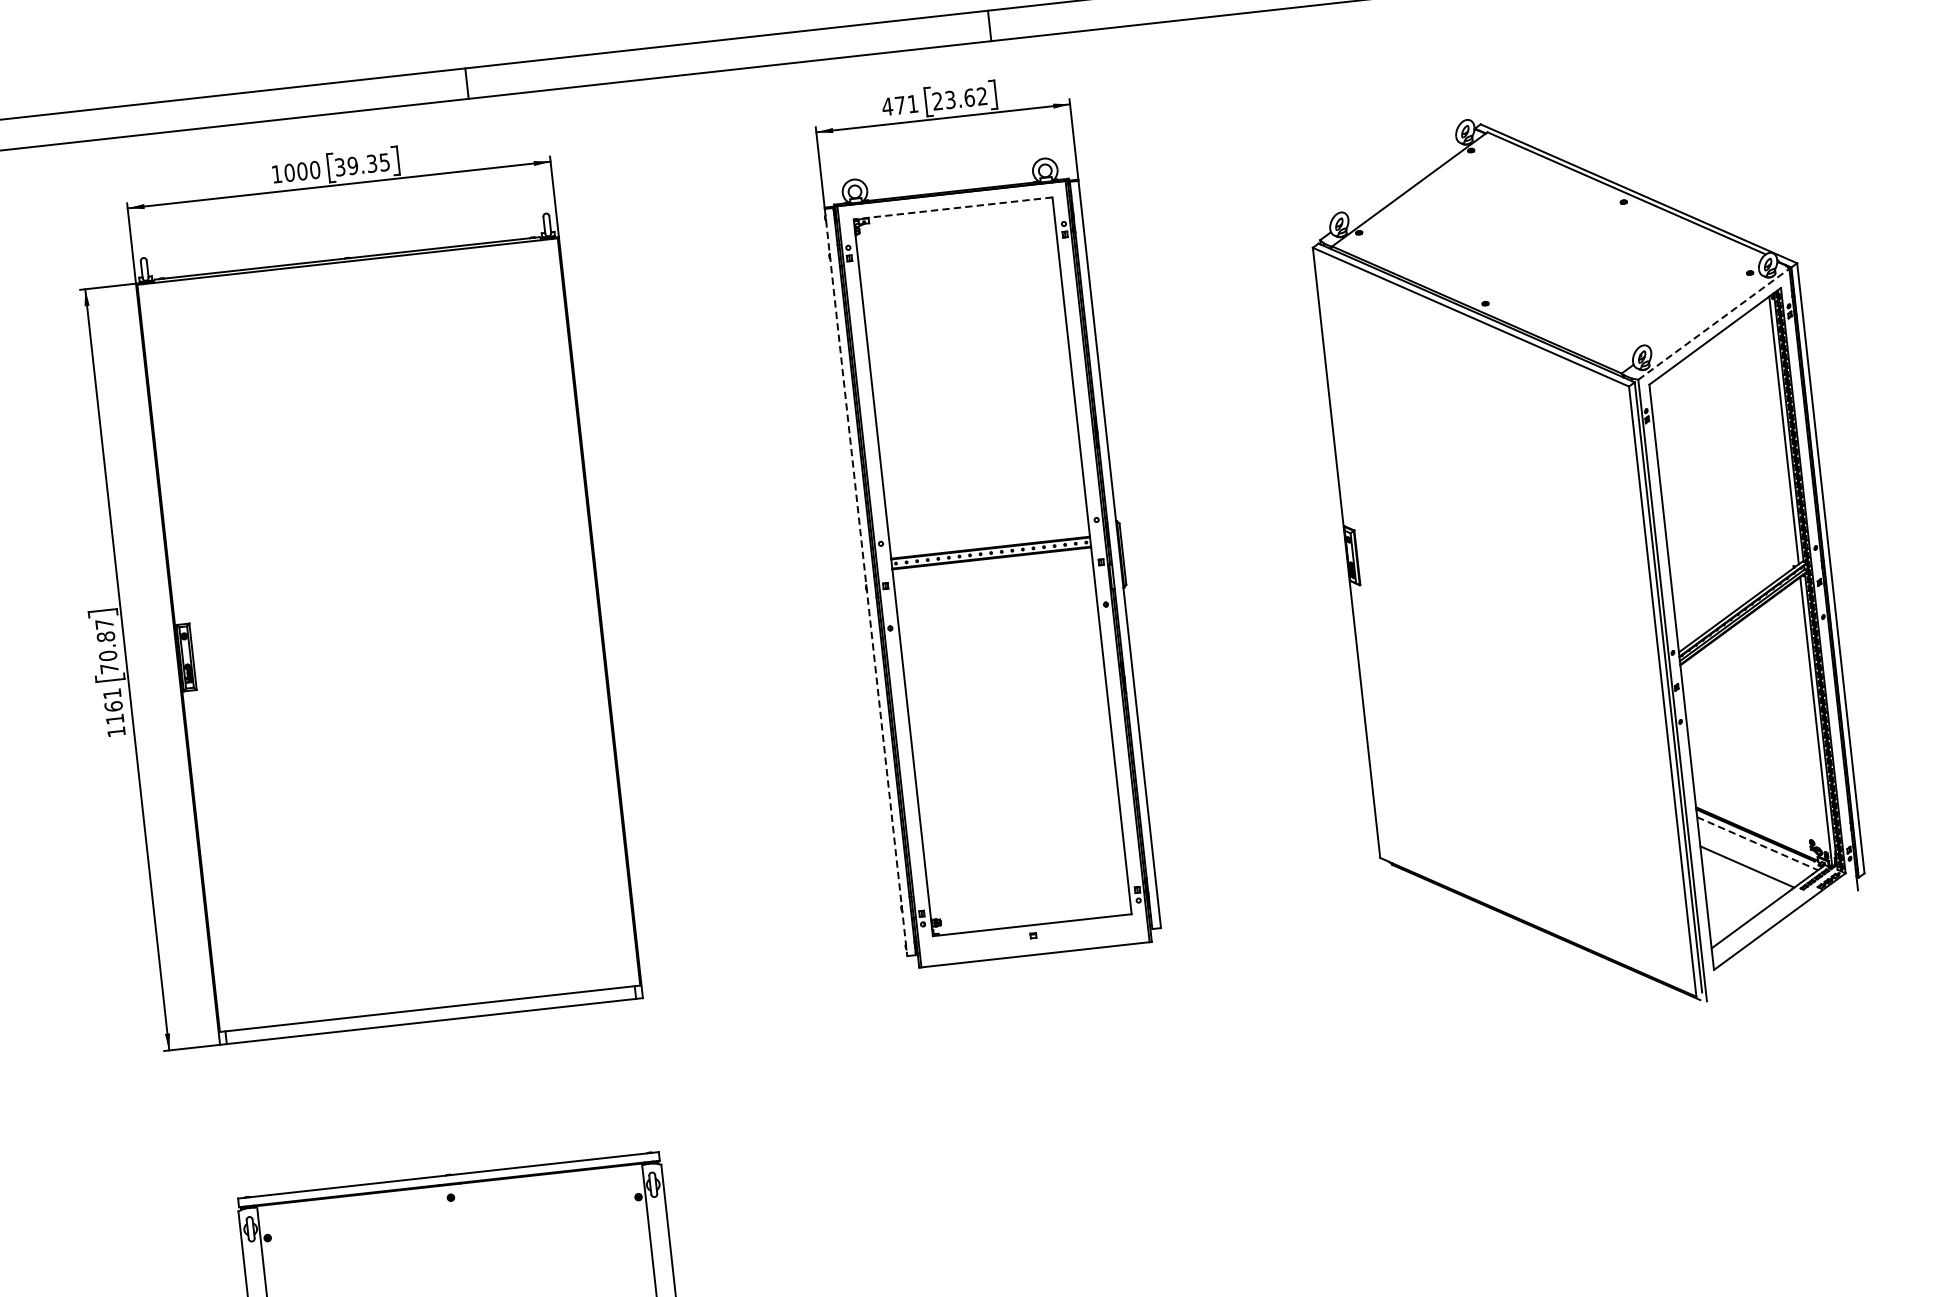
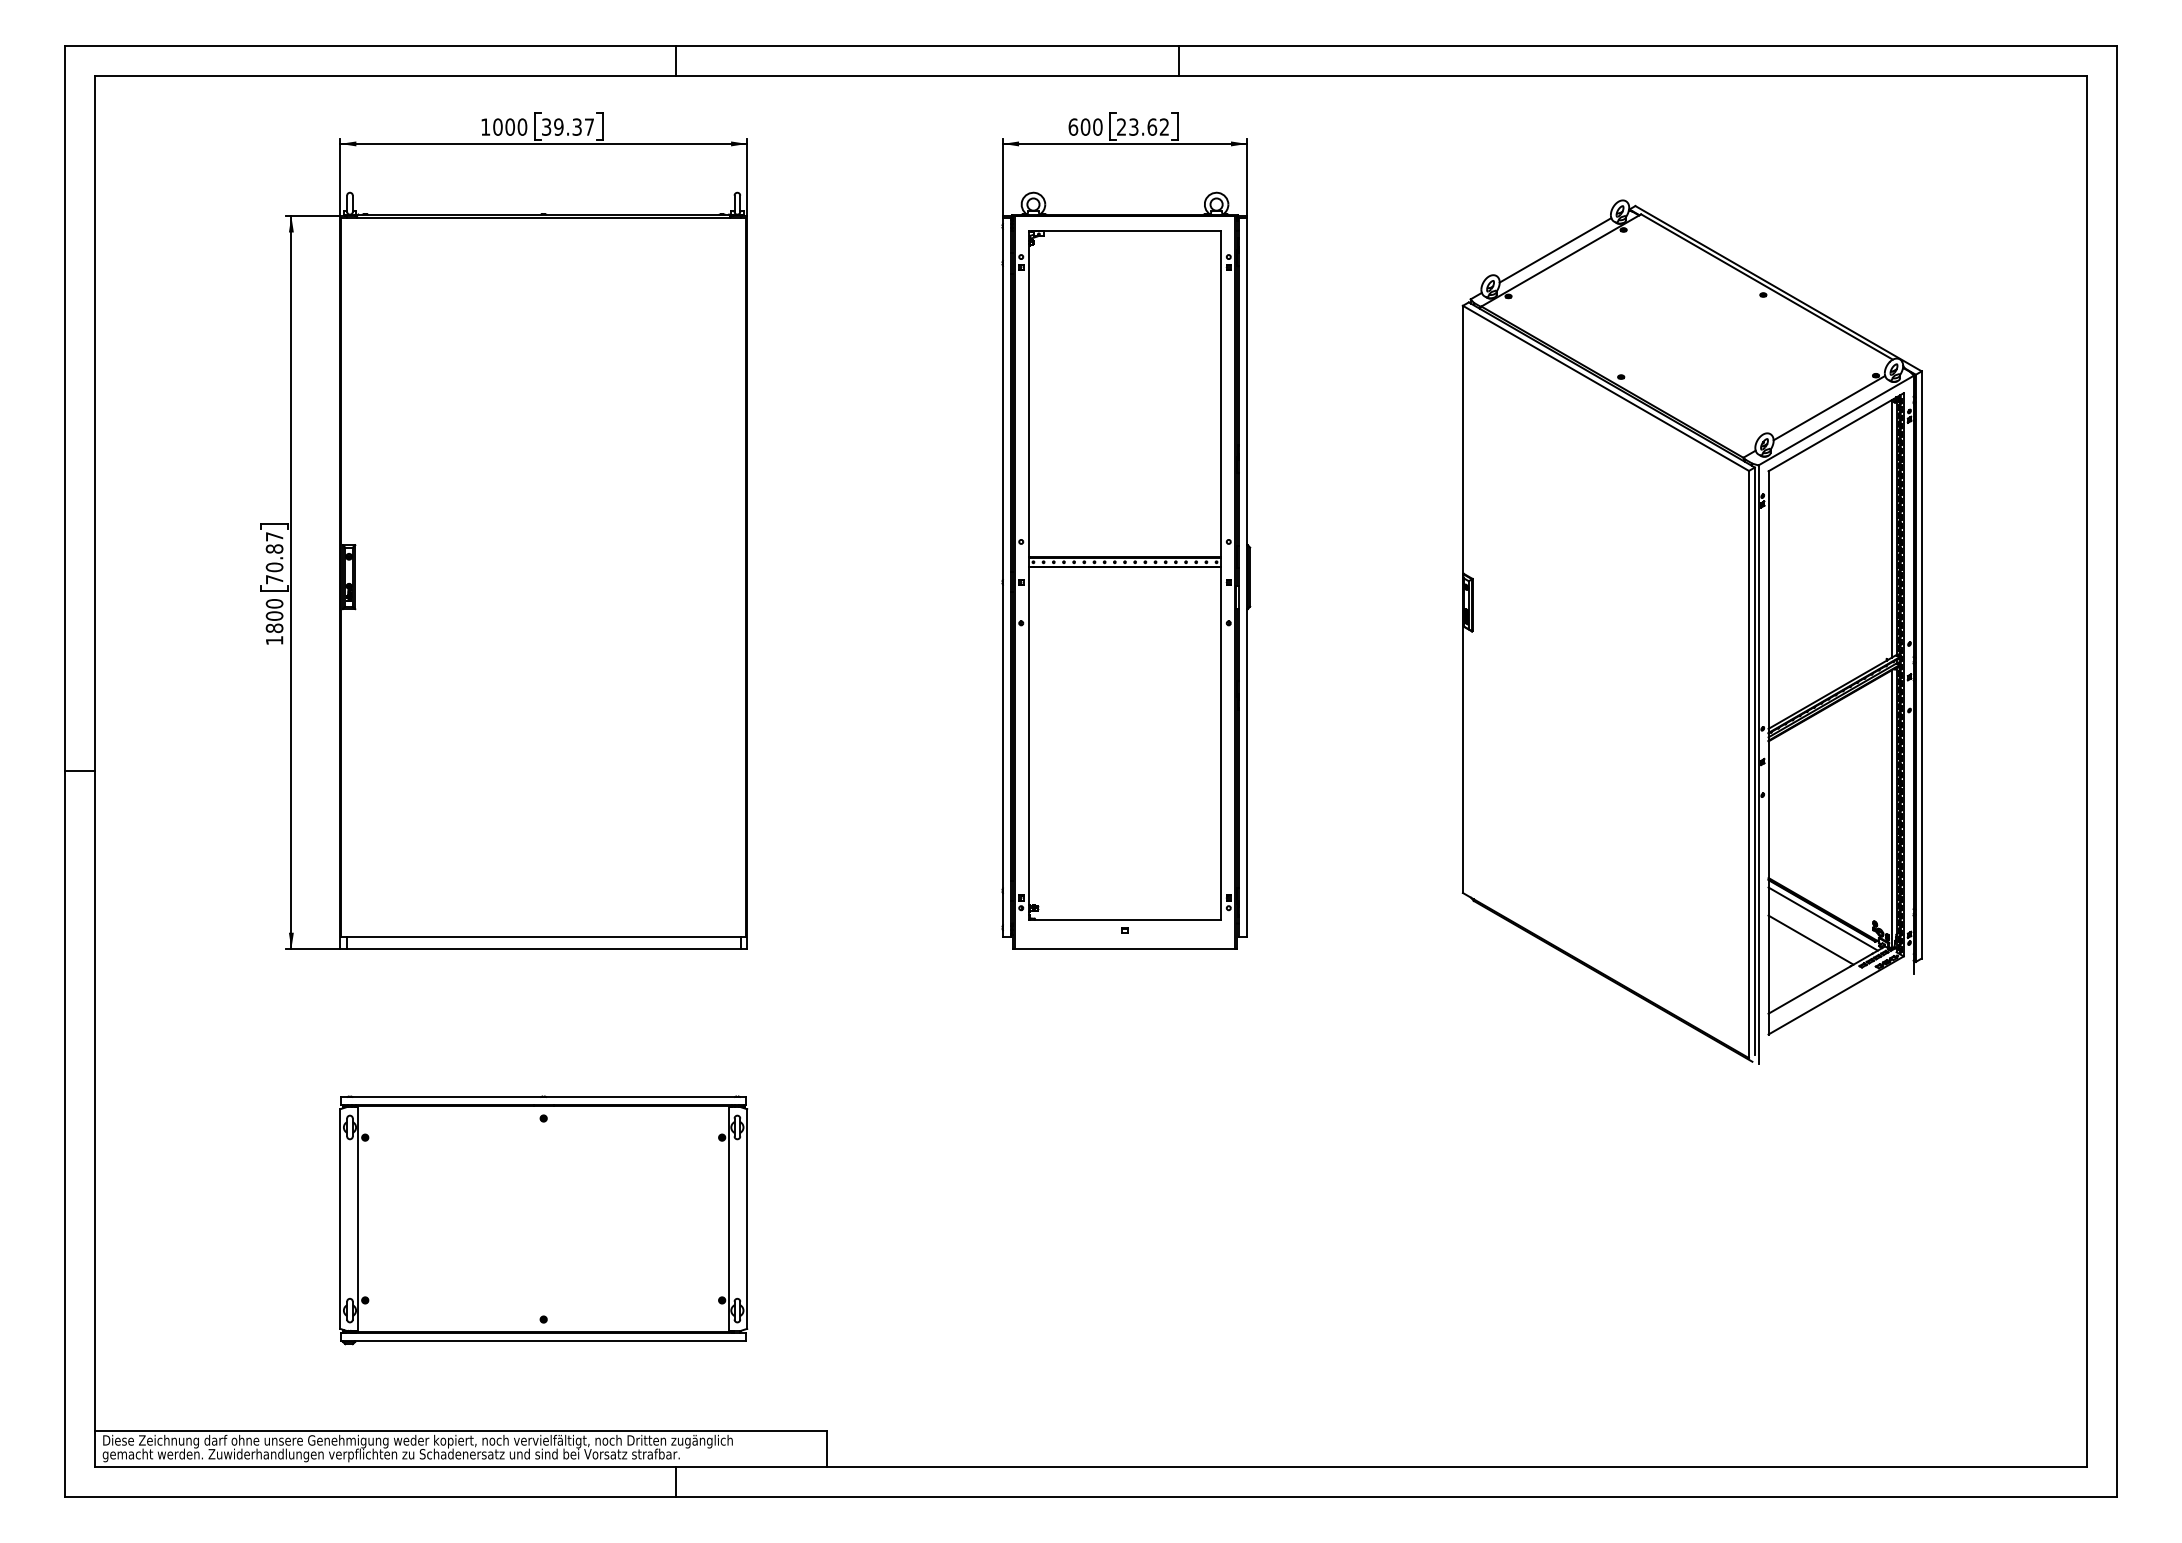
text: (900, 104) -> (1085, 126), 471 -> 600
text: (383, 161) -> (588, 126), 39.35 -> 39.37
line: (1402, 179) -> (1555, 250), added
line: (953, 208) -> (1125, 230), dashed -> solid
line: (1705, 311) -> (1829, 407), added
line: (1714, 324) -> (1836, 420), dashed -> solid
line: (865, 582) -> (1002, 577), dashed -> solid
text: (113, 706) -> (274, 616), 1161 -> 1800
line: (1757, 844) -> (1823, 919), dashed -> solid

